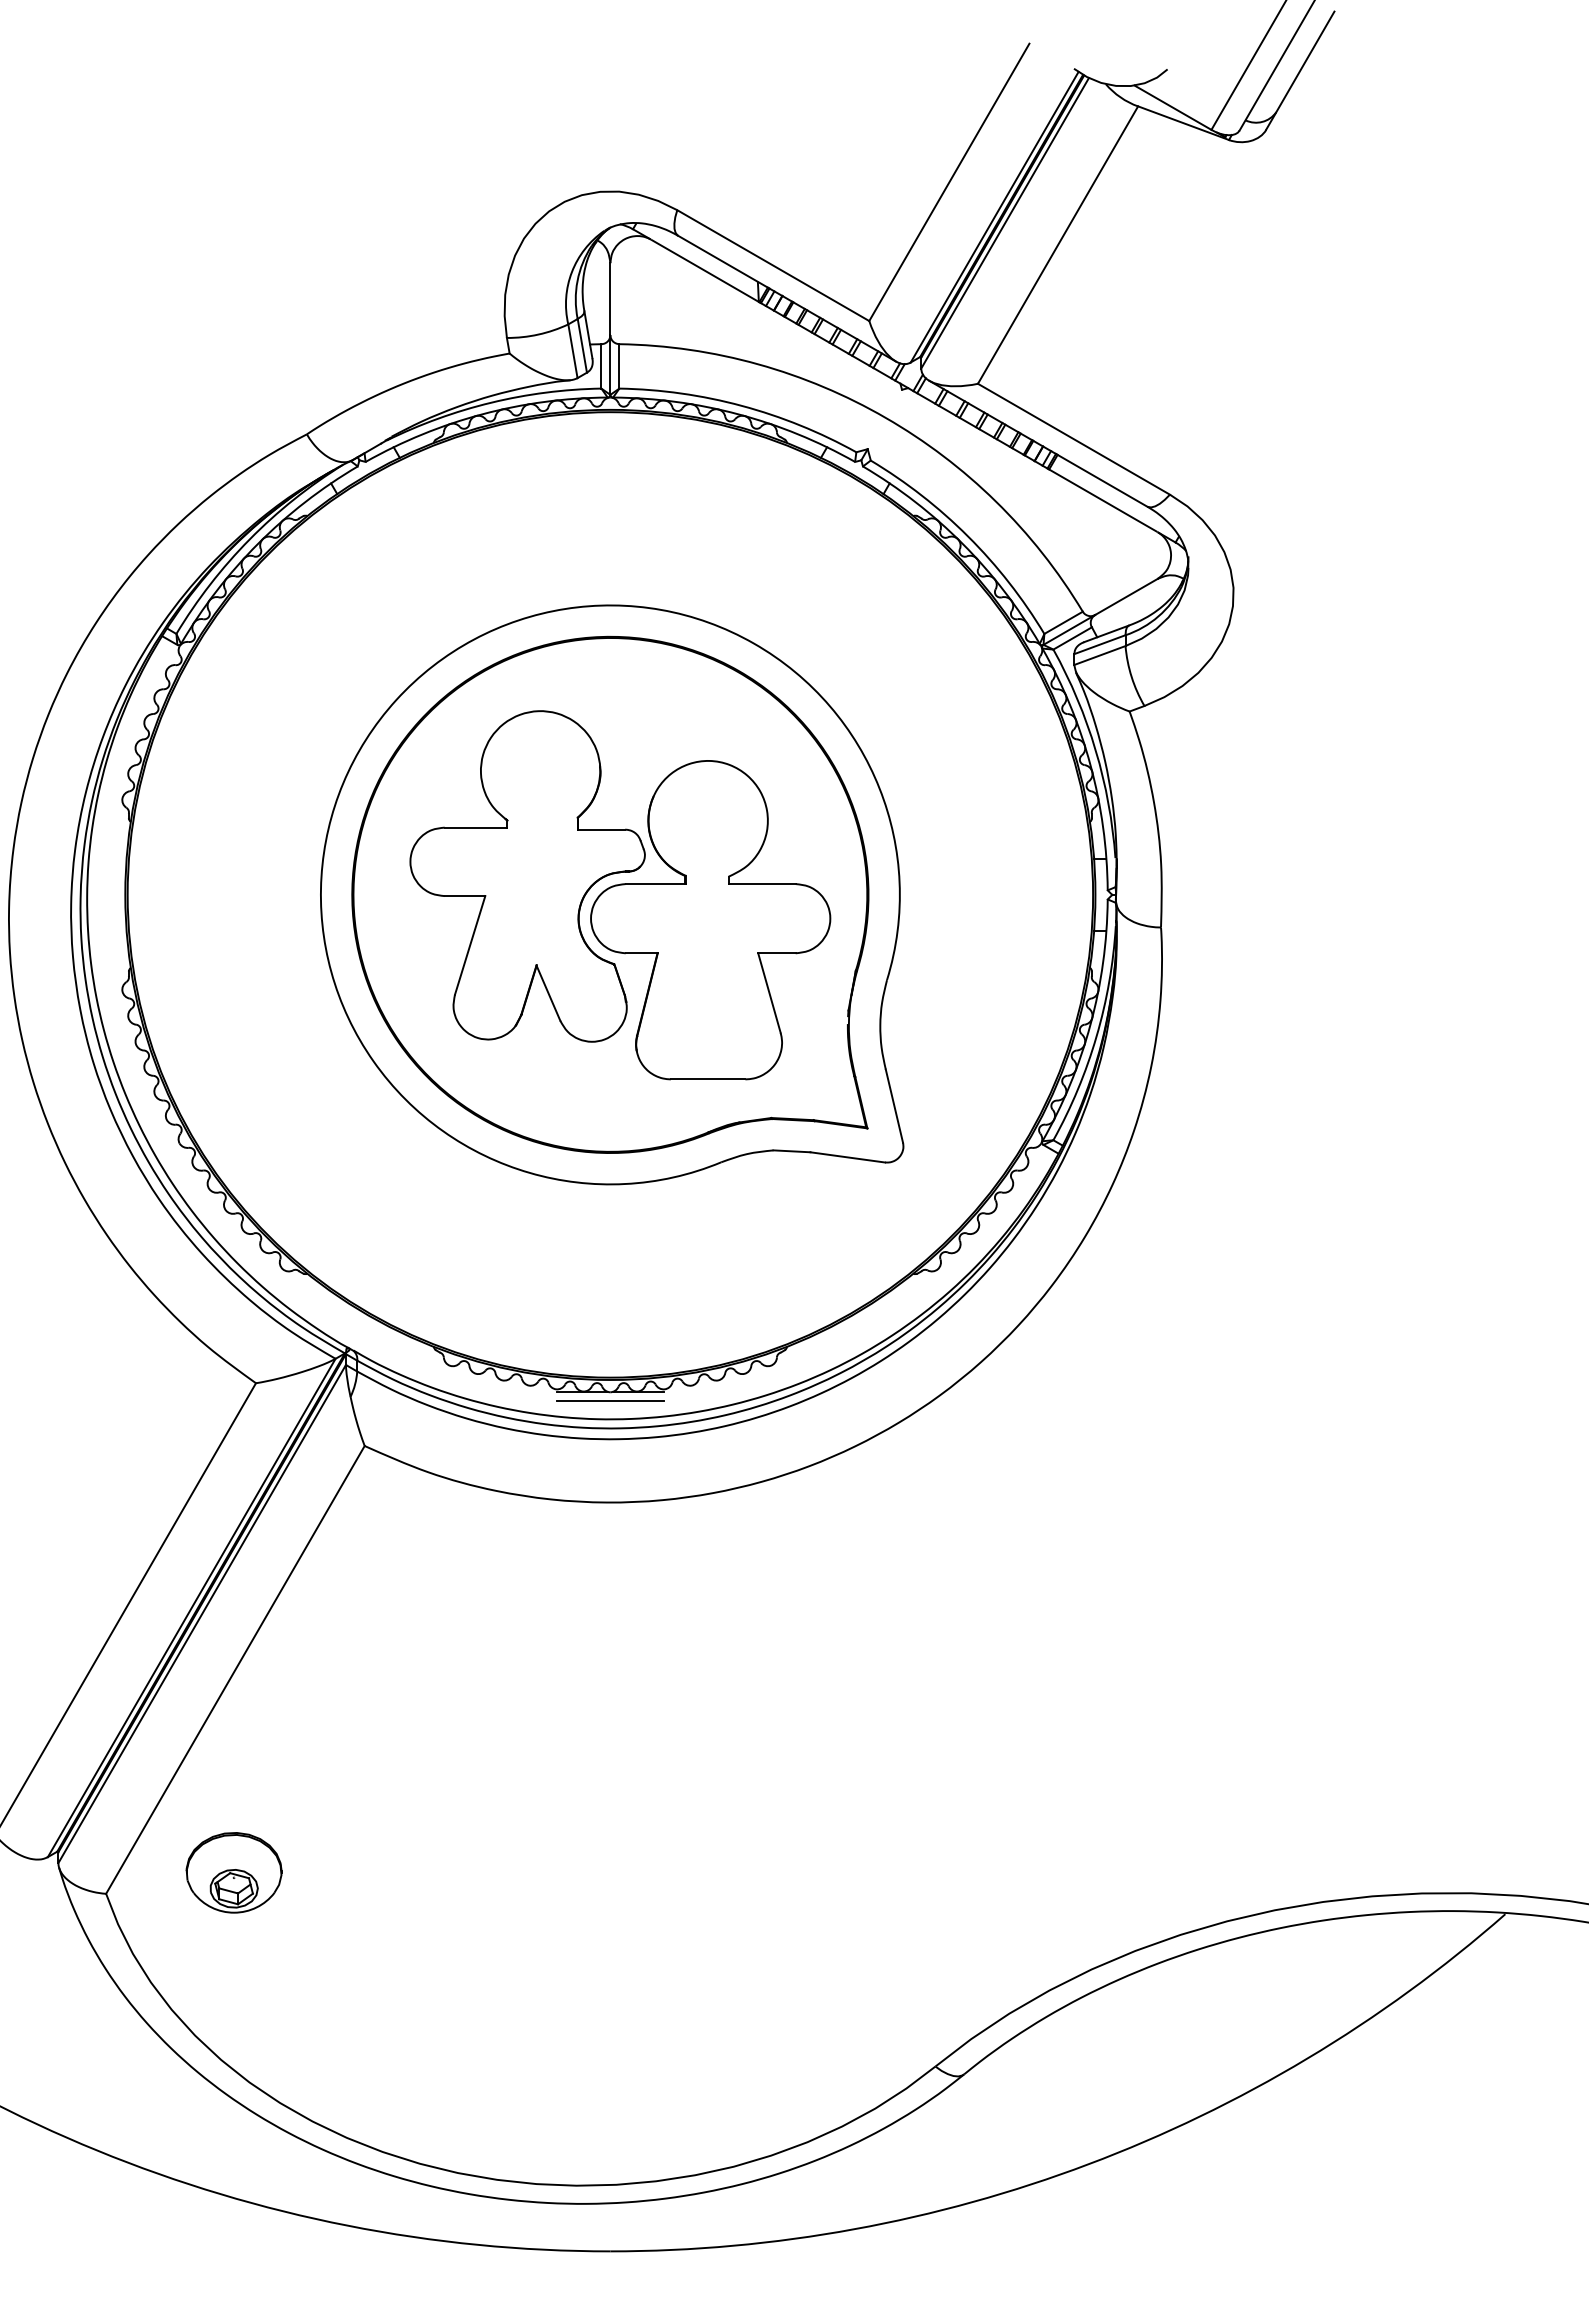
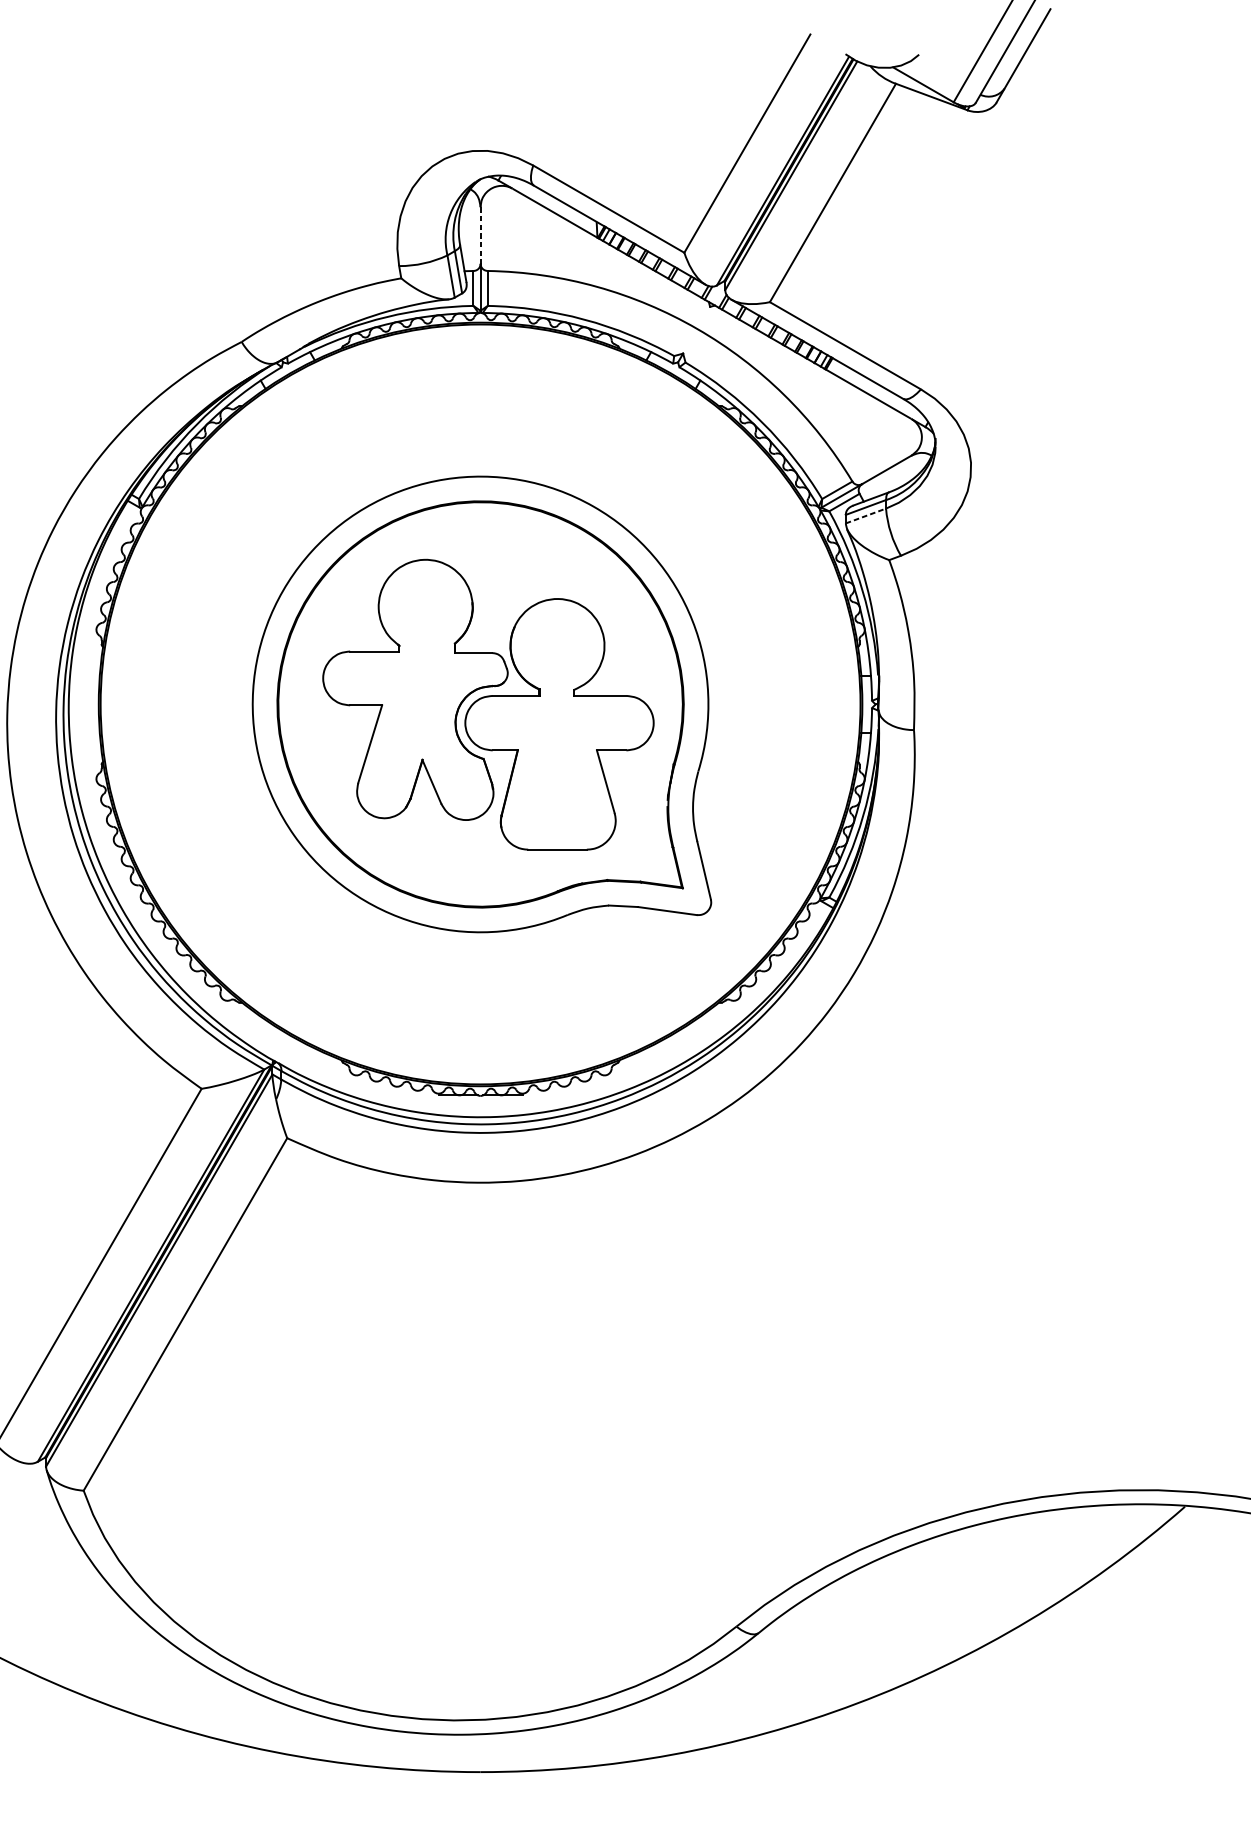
line: (610, 299) -> (480, 235), solid -> dashed
line: (1100, 655) -> (866, 516), solid -> dashed
line: (609, 1400) -> (479, 1102), removed
part: (233, 1872) -> (183, 1473), removed

